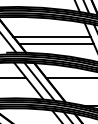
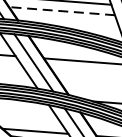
line: (55, 43) -> (60, 10), solid -> dashed

